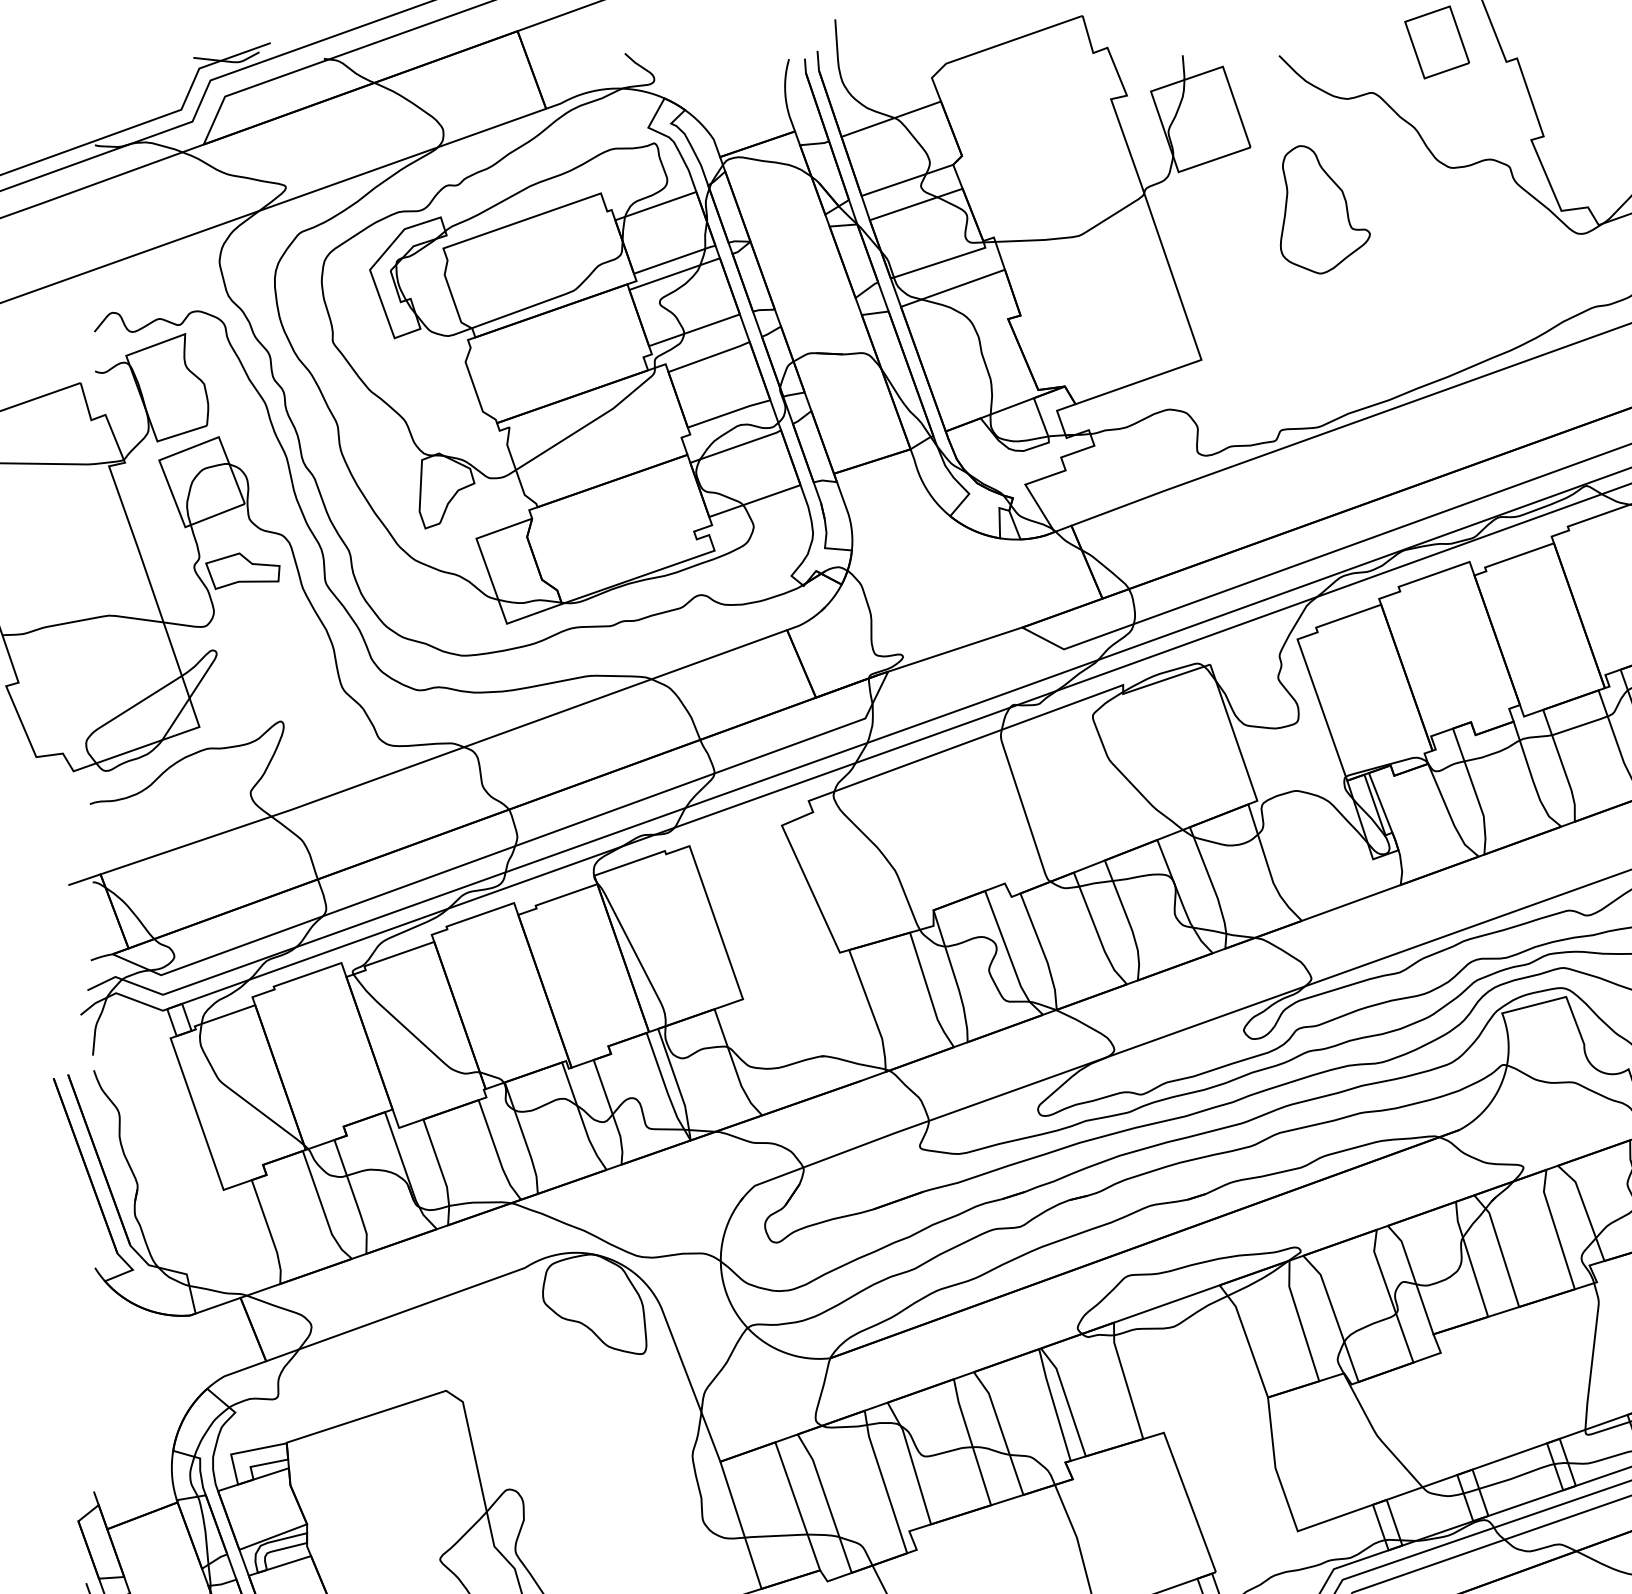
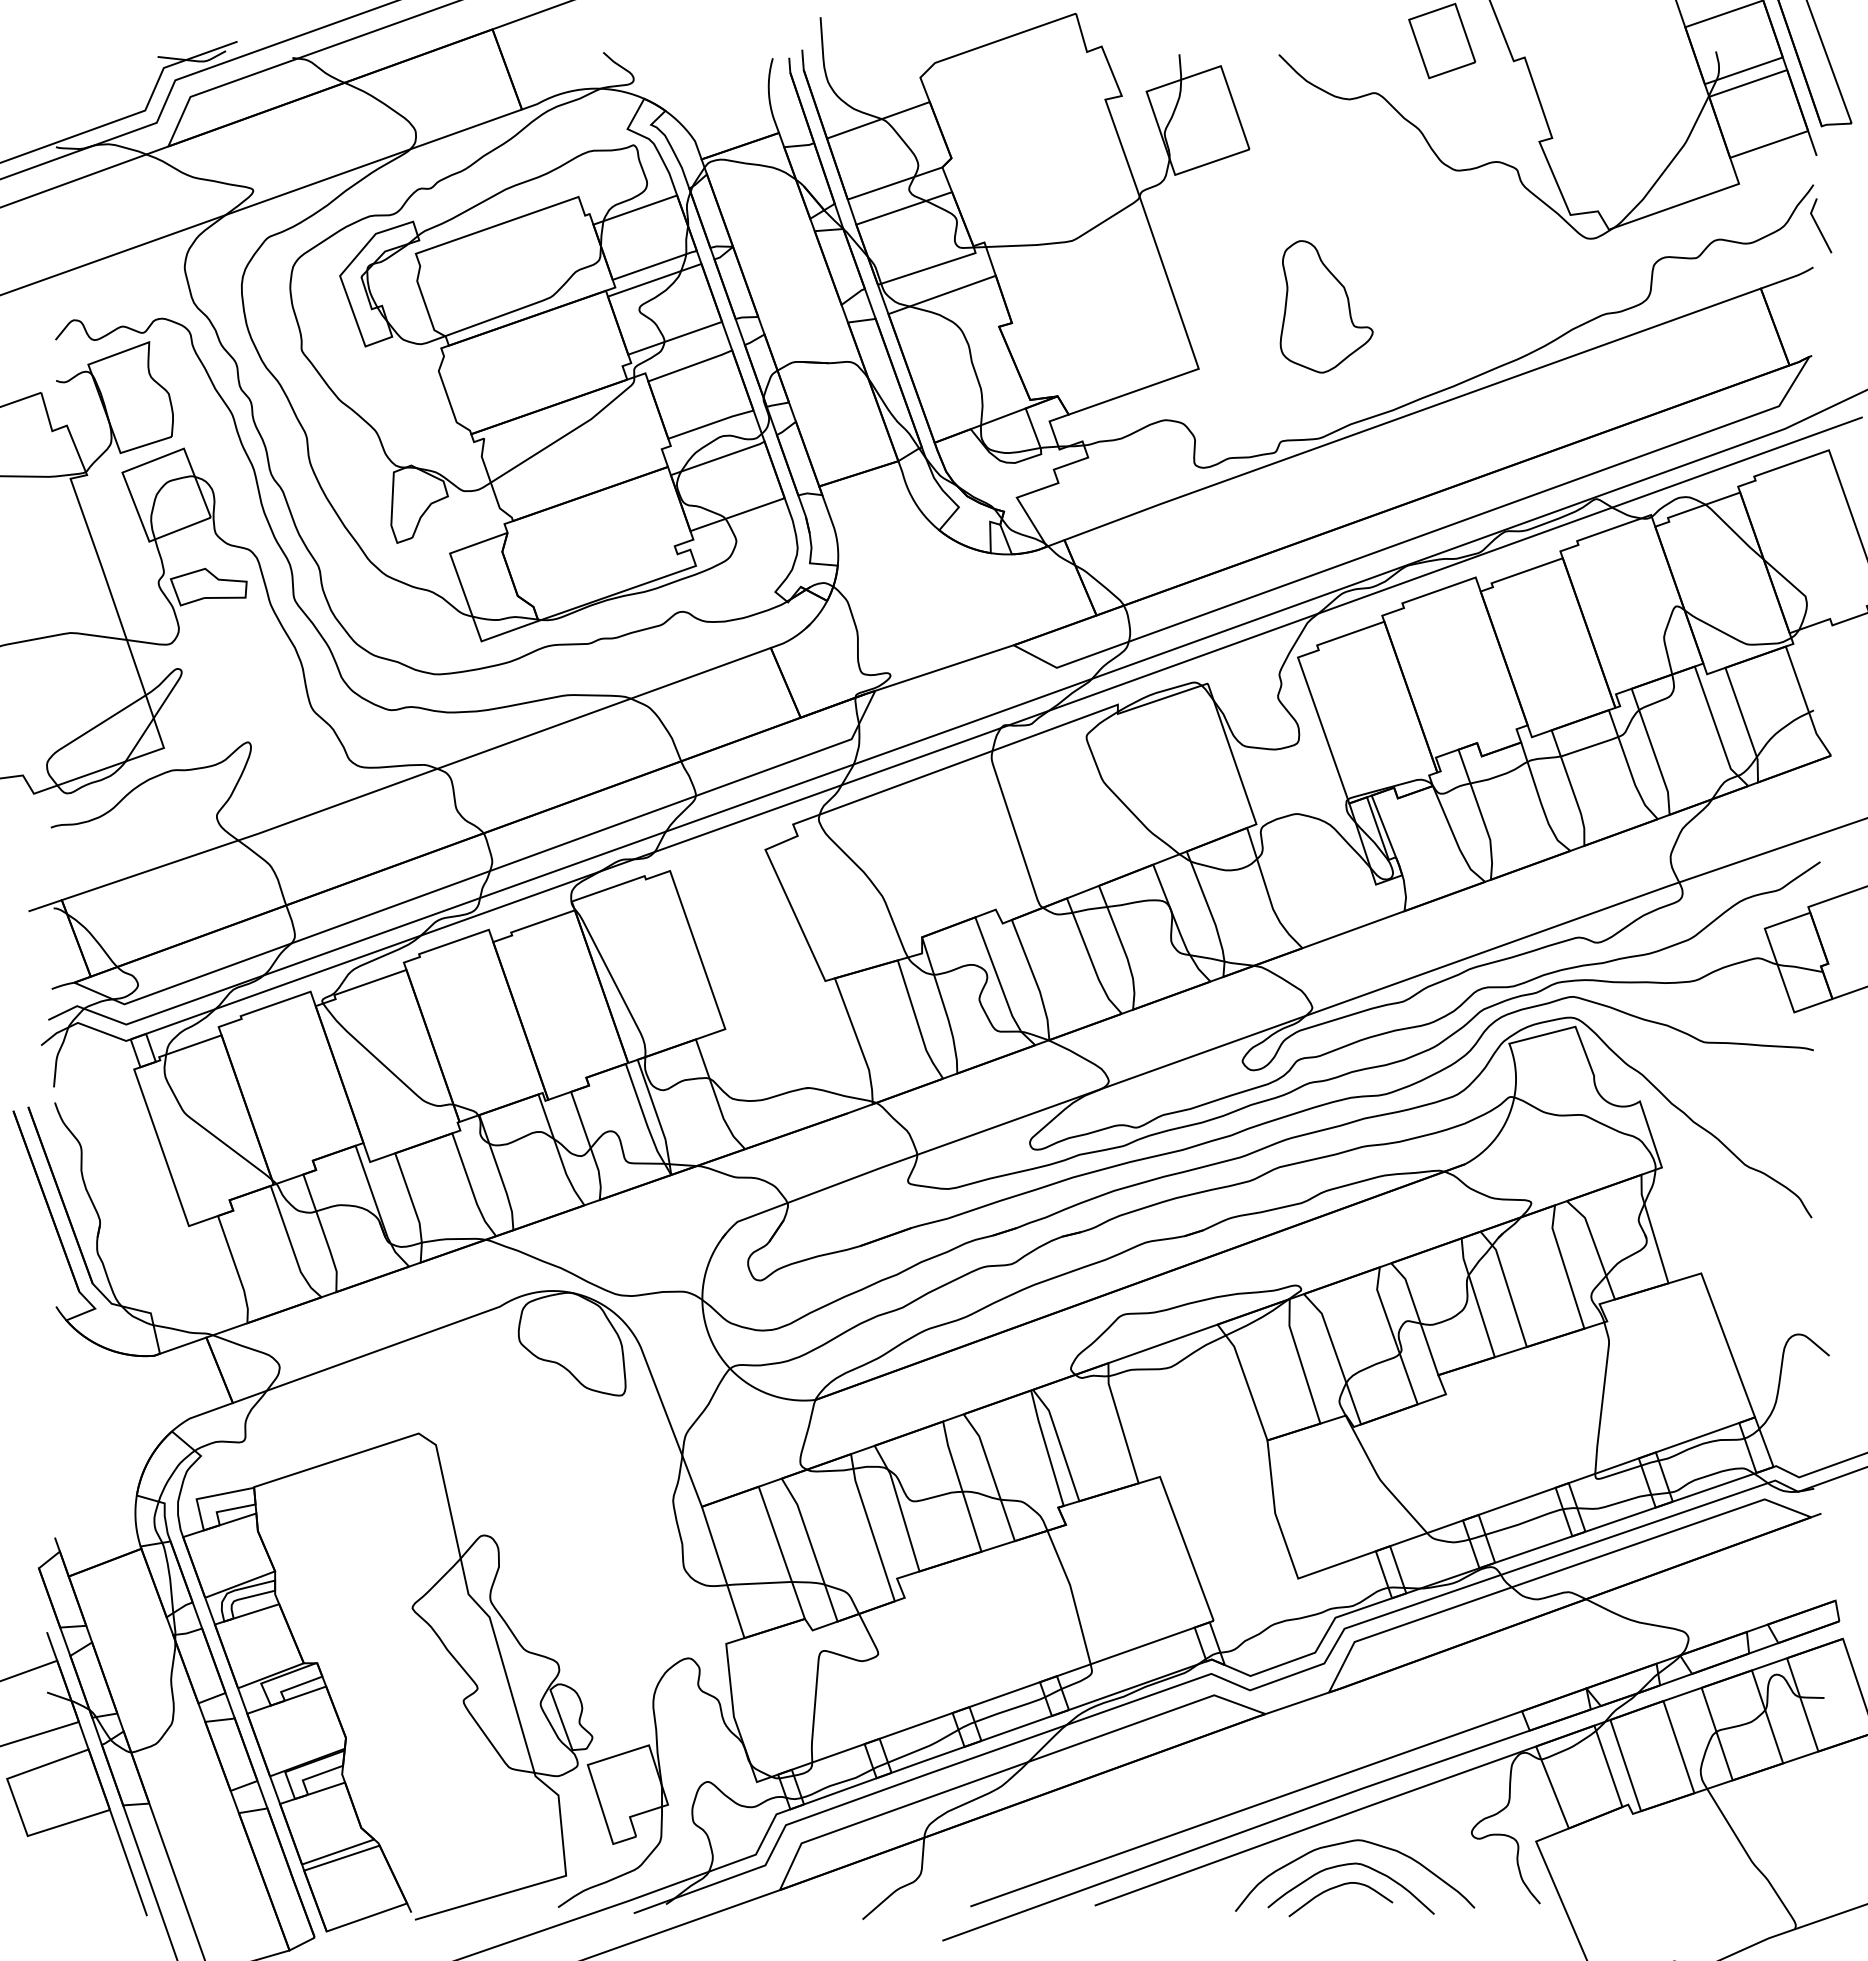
part: (1325, 209) -> (1326, 306), moved

